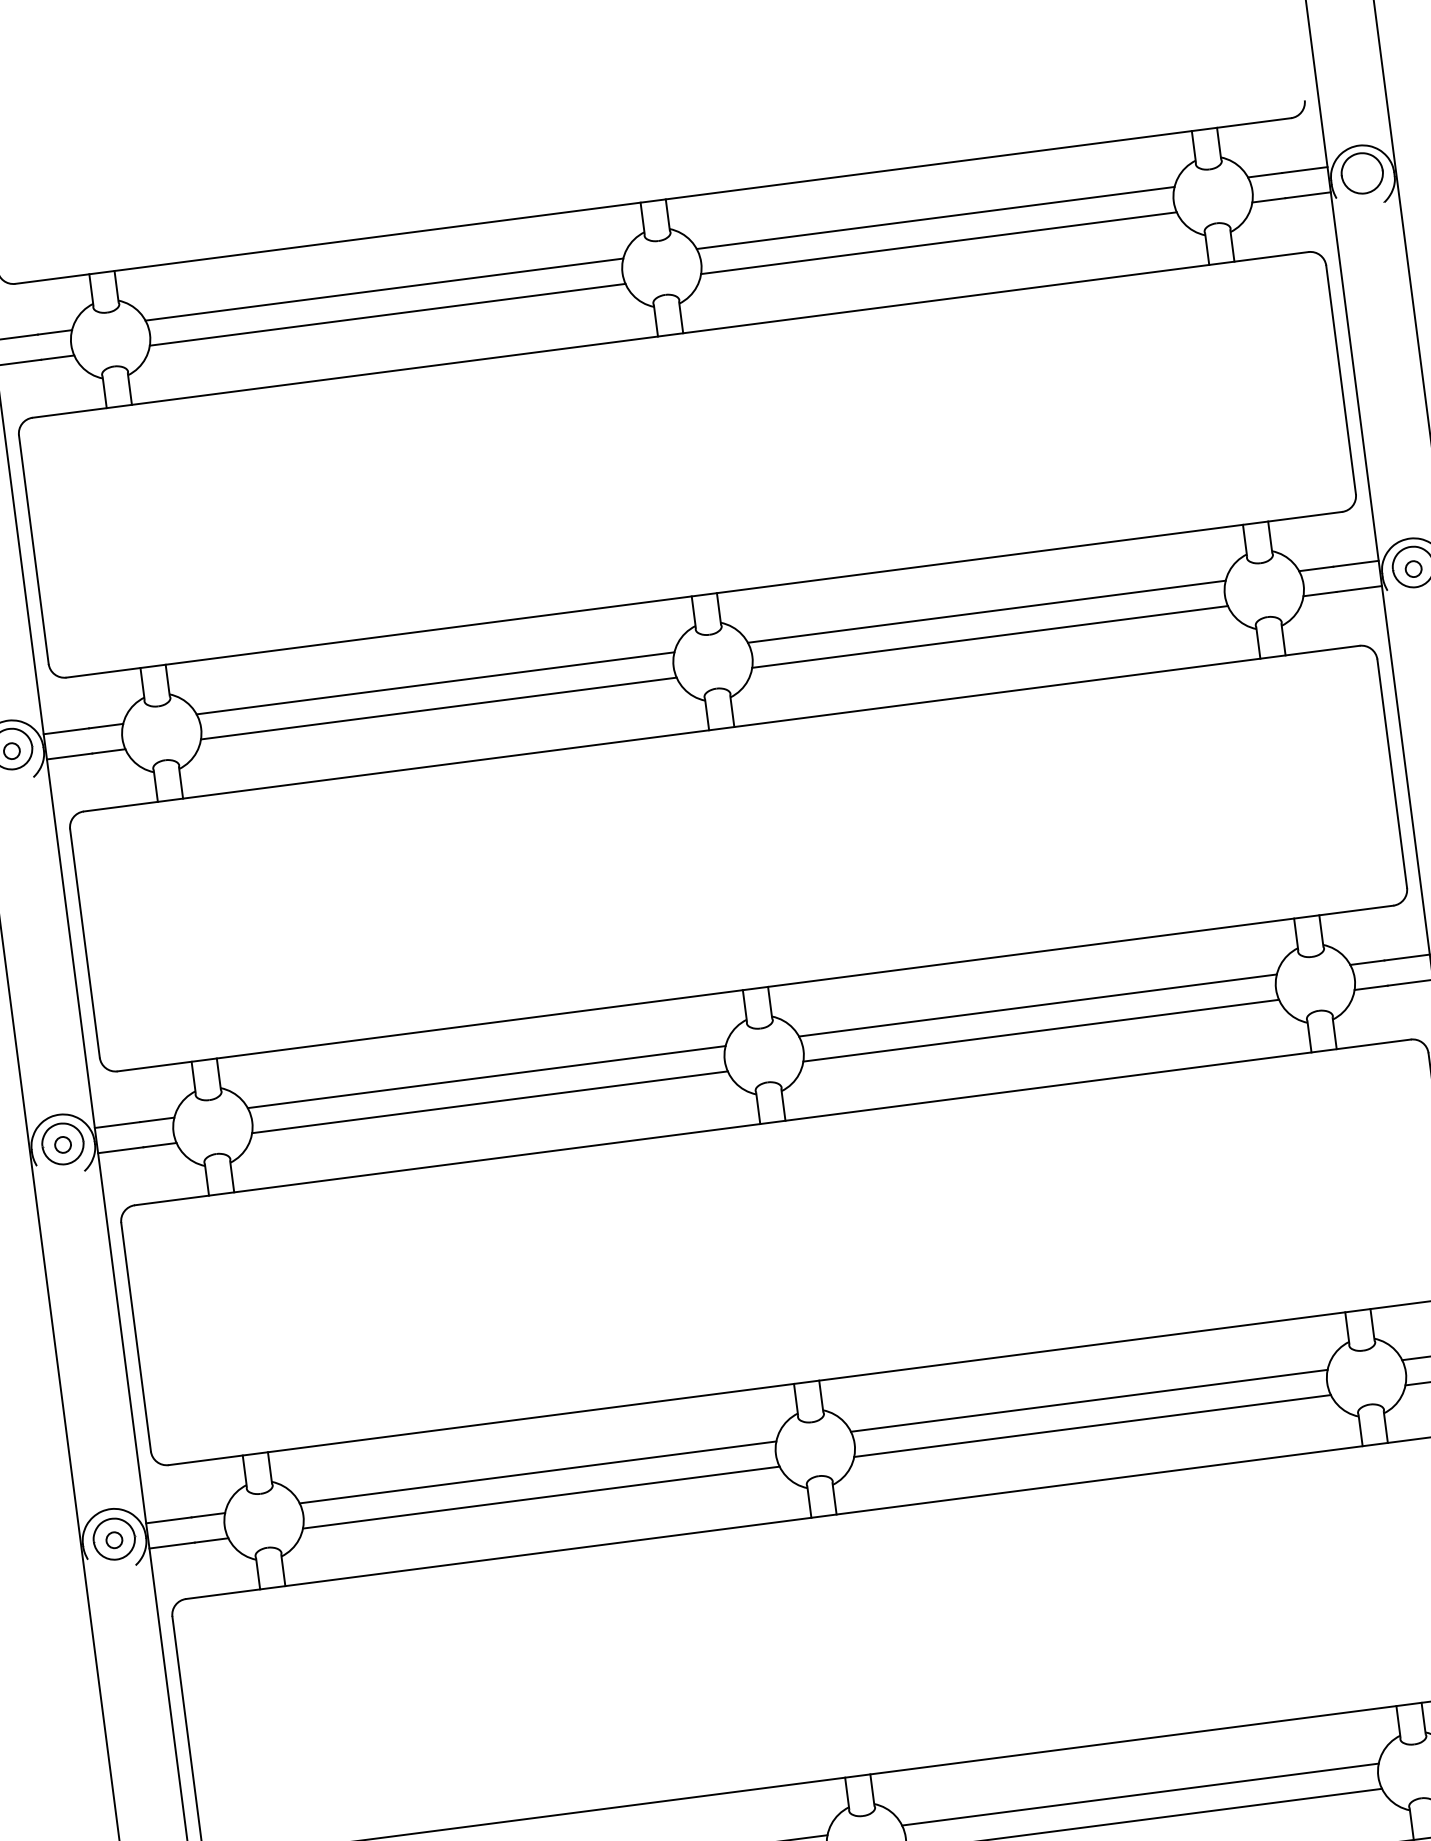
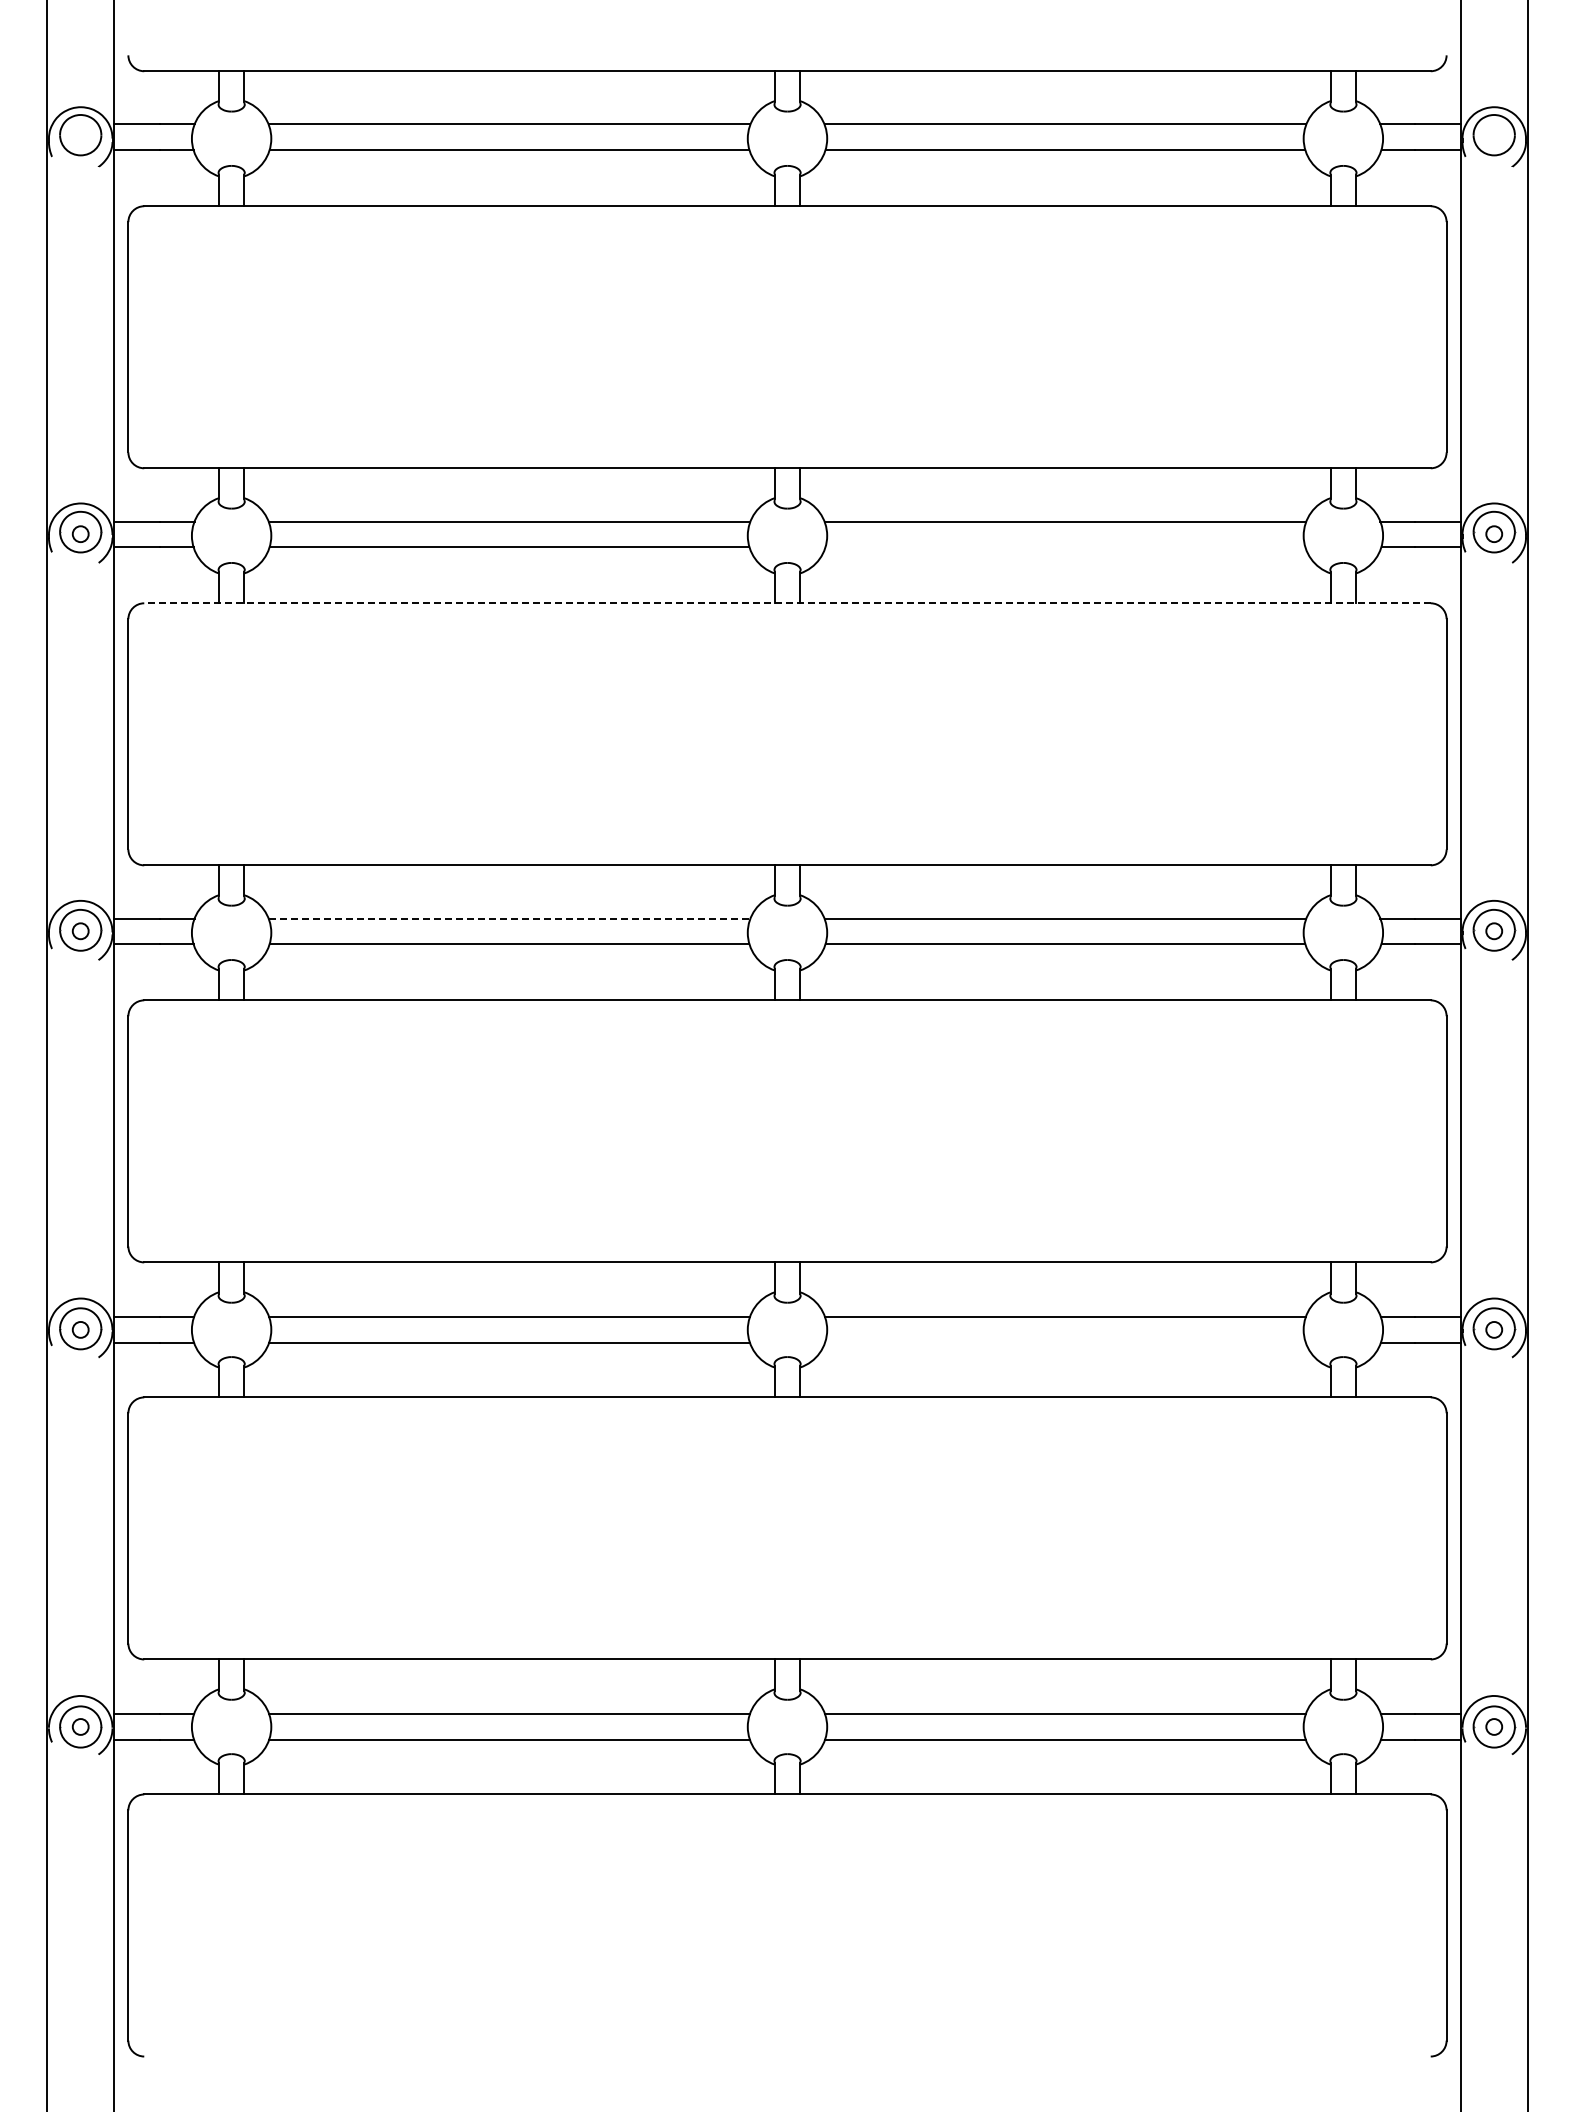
line: (990, 636) -> (1065, 546), removed
line: (721, 728) -> (787, 603), solid -> dashed
line: (486, 1077) -> (509, 918), solid -> dashed
line: (1092, 1425) -> (1065, 1342), removed

